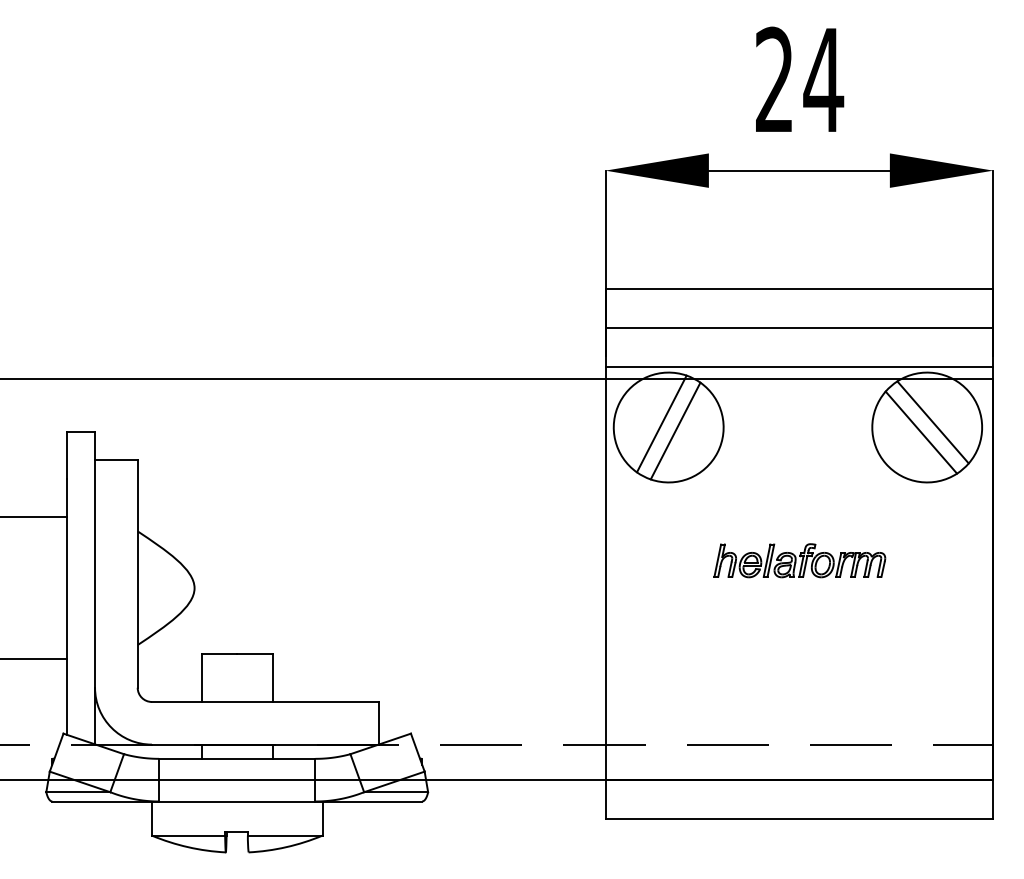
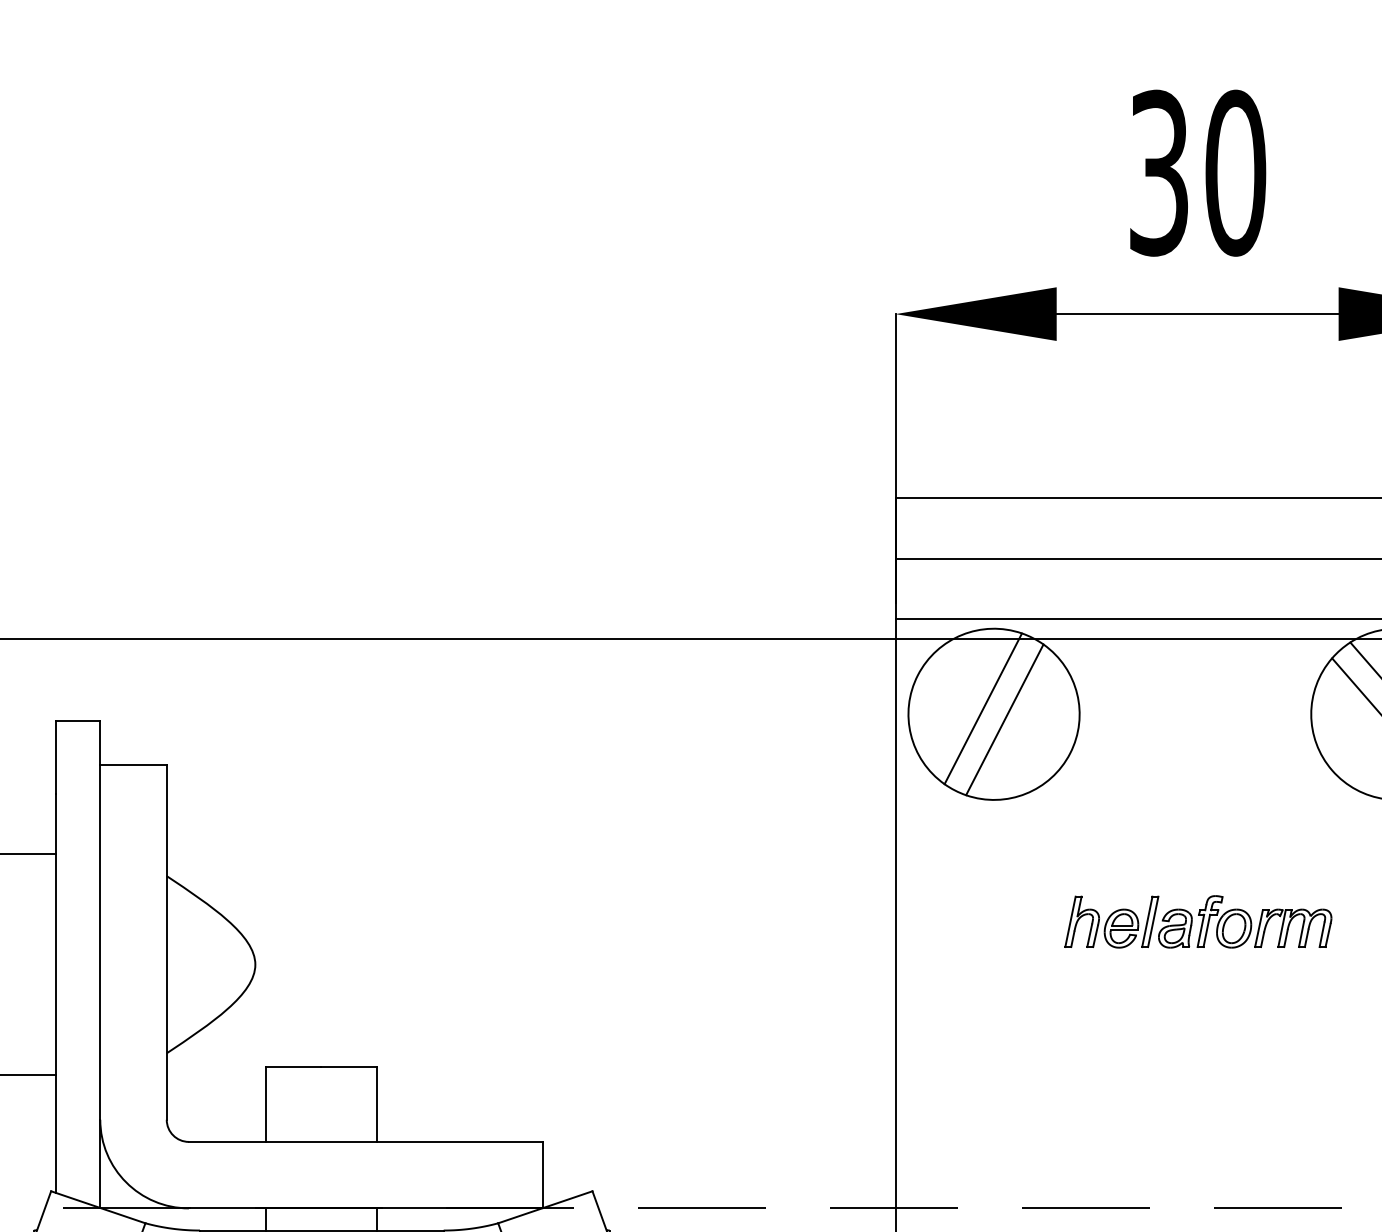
text: (800, 79) -> (1199, 172), 24 -> 30

